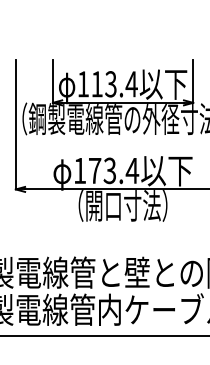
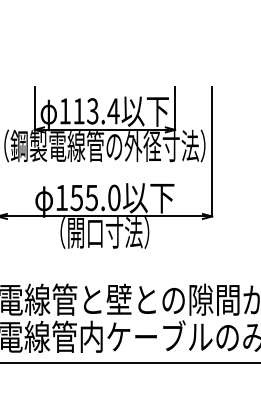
text: (113, 170) -> (95, 197), 173.4 -> 155.0

